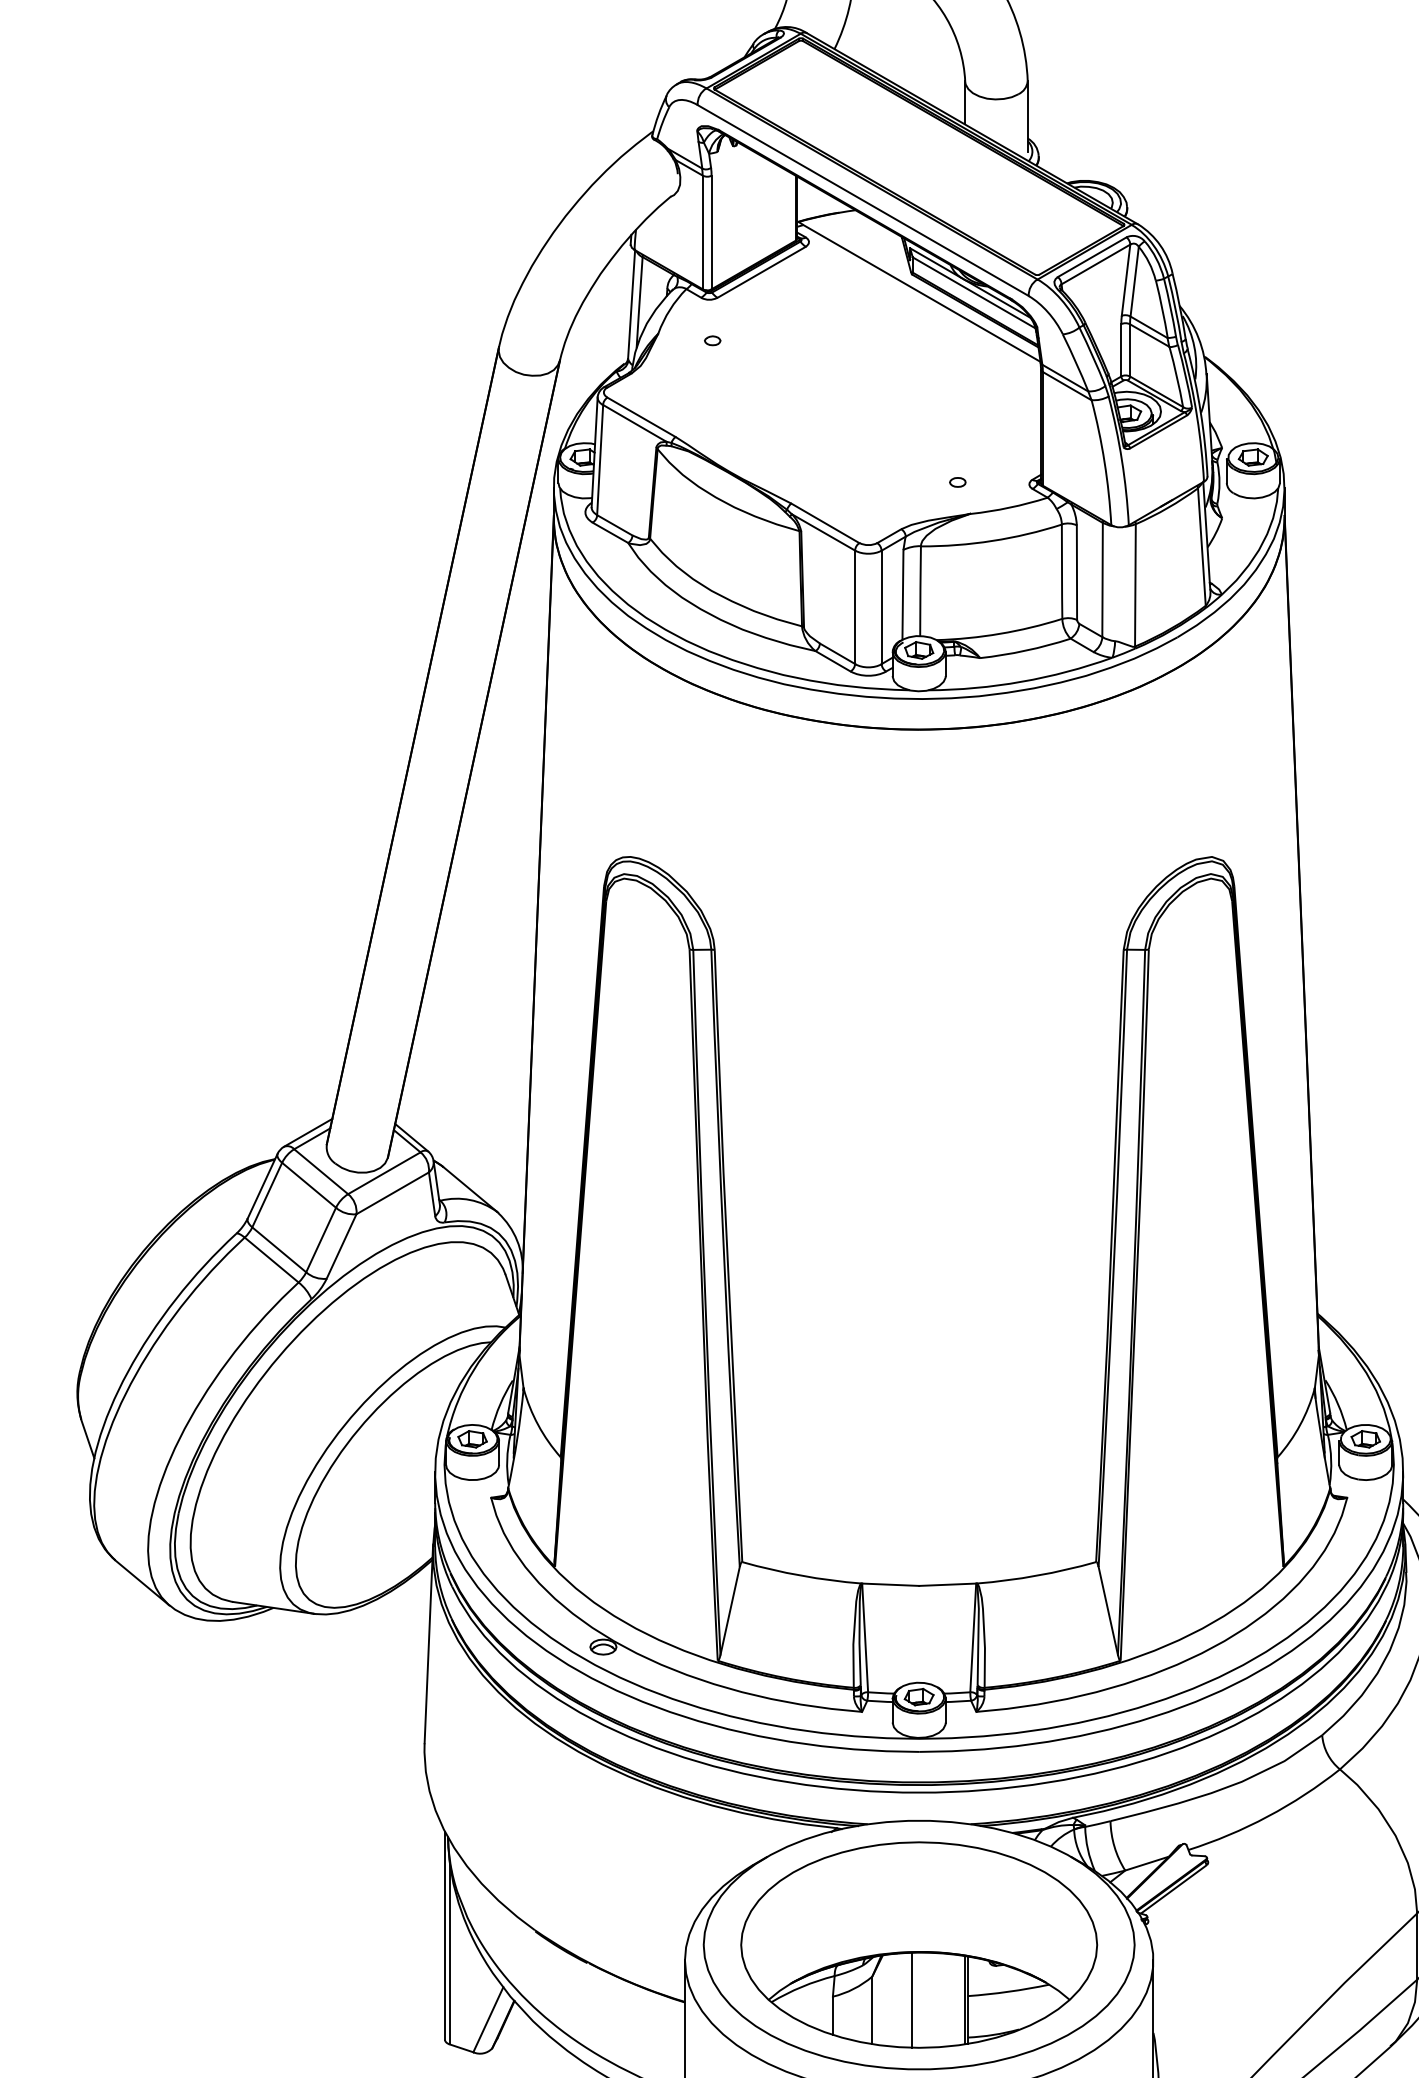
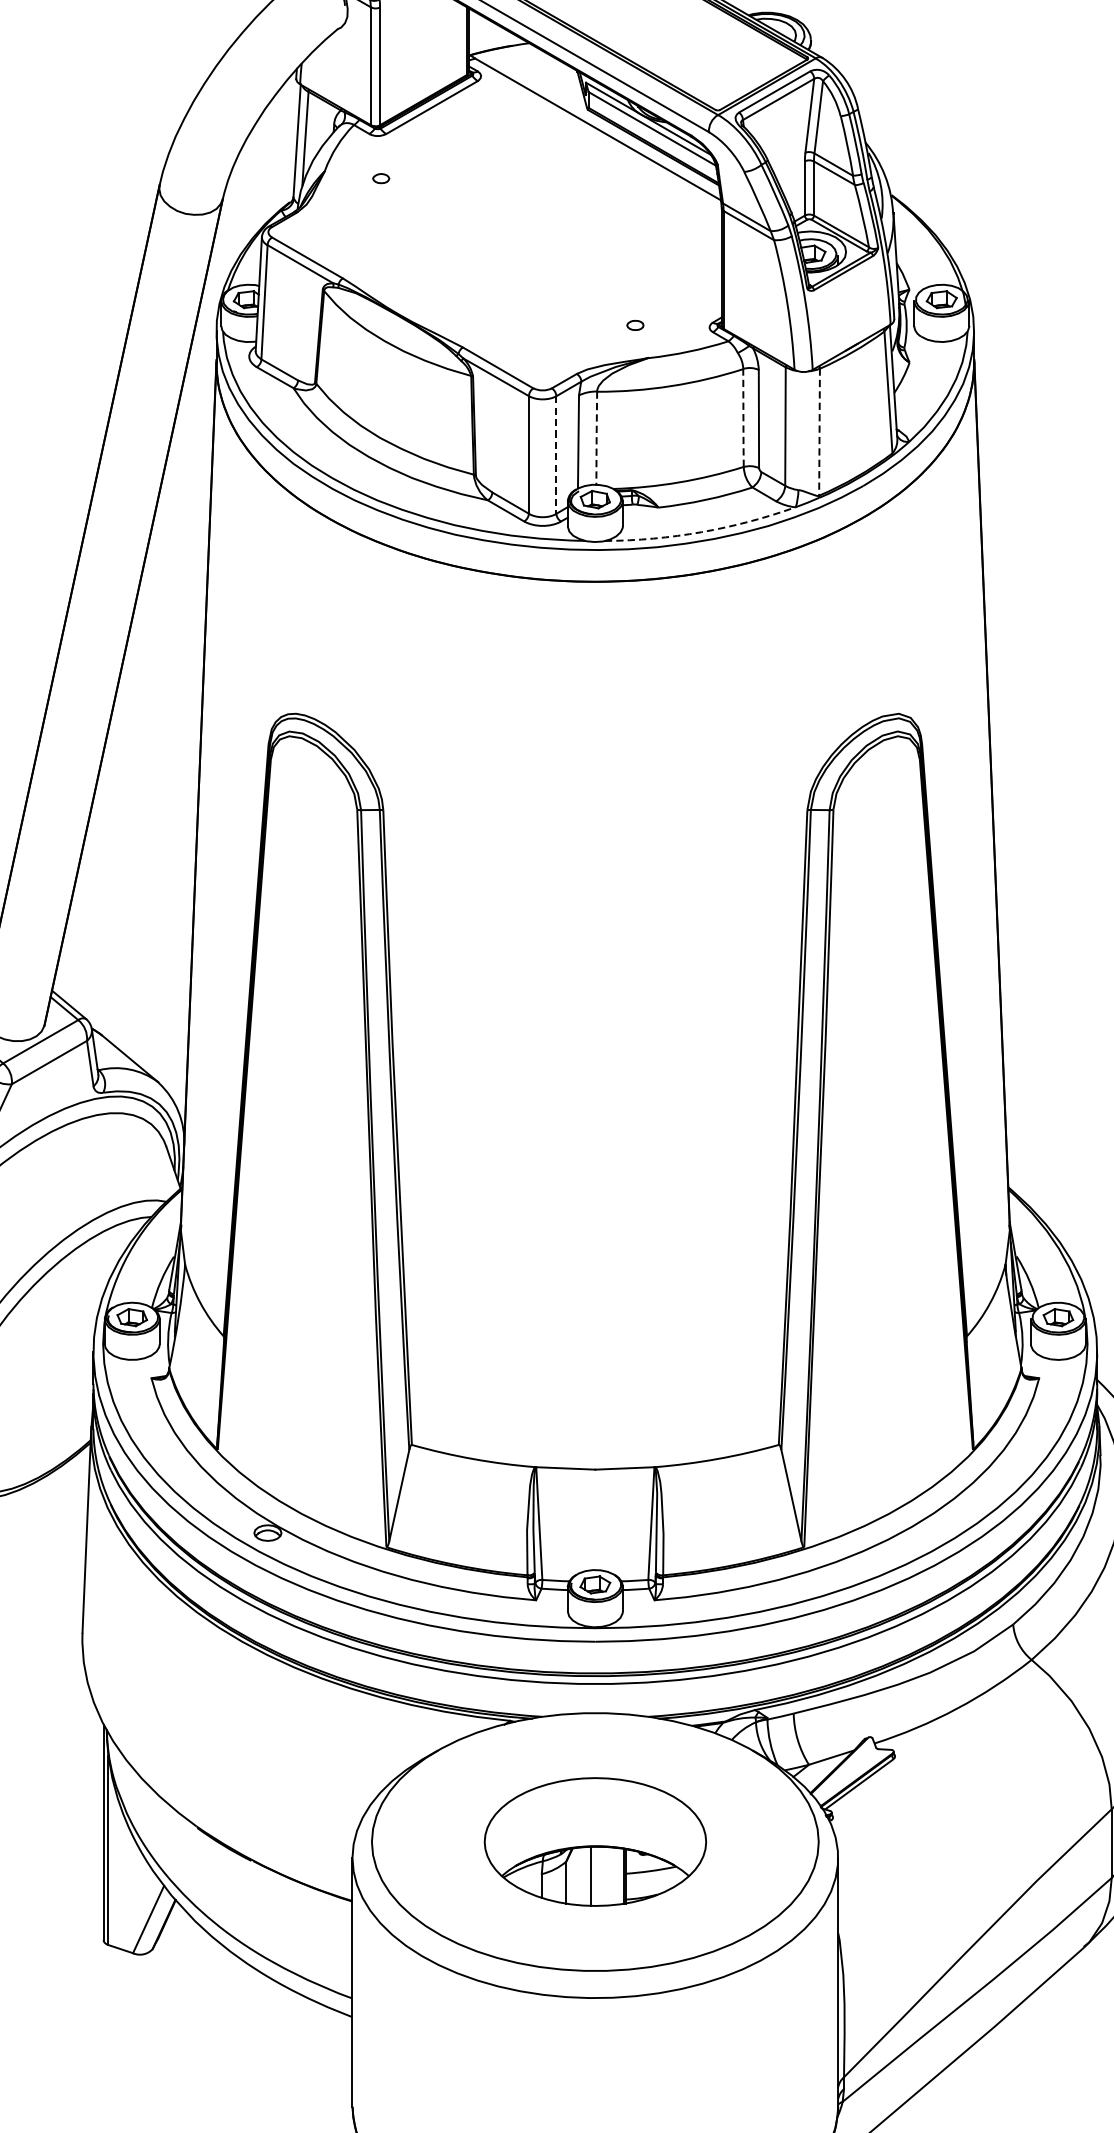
line: (1062, 571) -> (743, 417), solid -> dashed
line: (1135, 584) -> (819, 431), solid -> dashed
line: (920, 590) -> (596, 437), solid -> dashed
line: (881, 607) -> (556, 455), solid -> dashed
arc: (1021, 681) -> (701, 531), solid -> dashed
part: (919, 1944) -> (595, 1841), size x0.6

